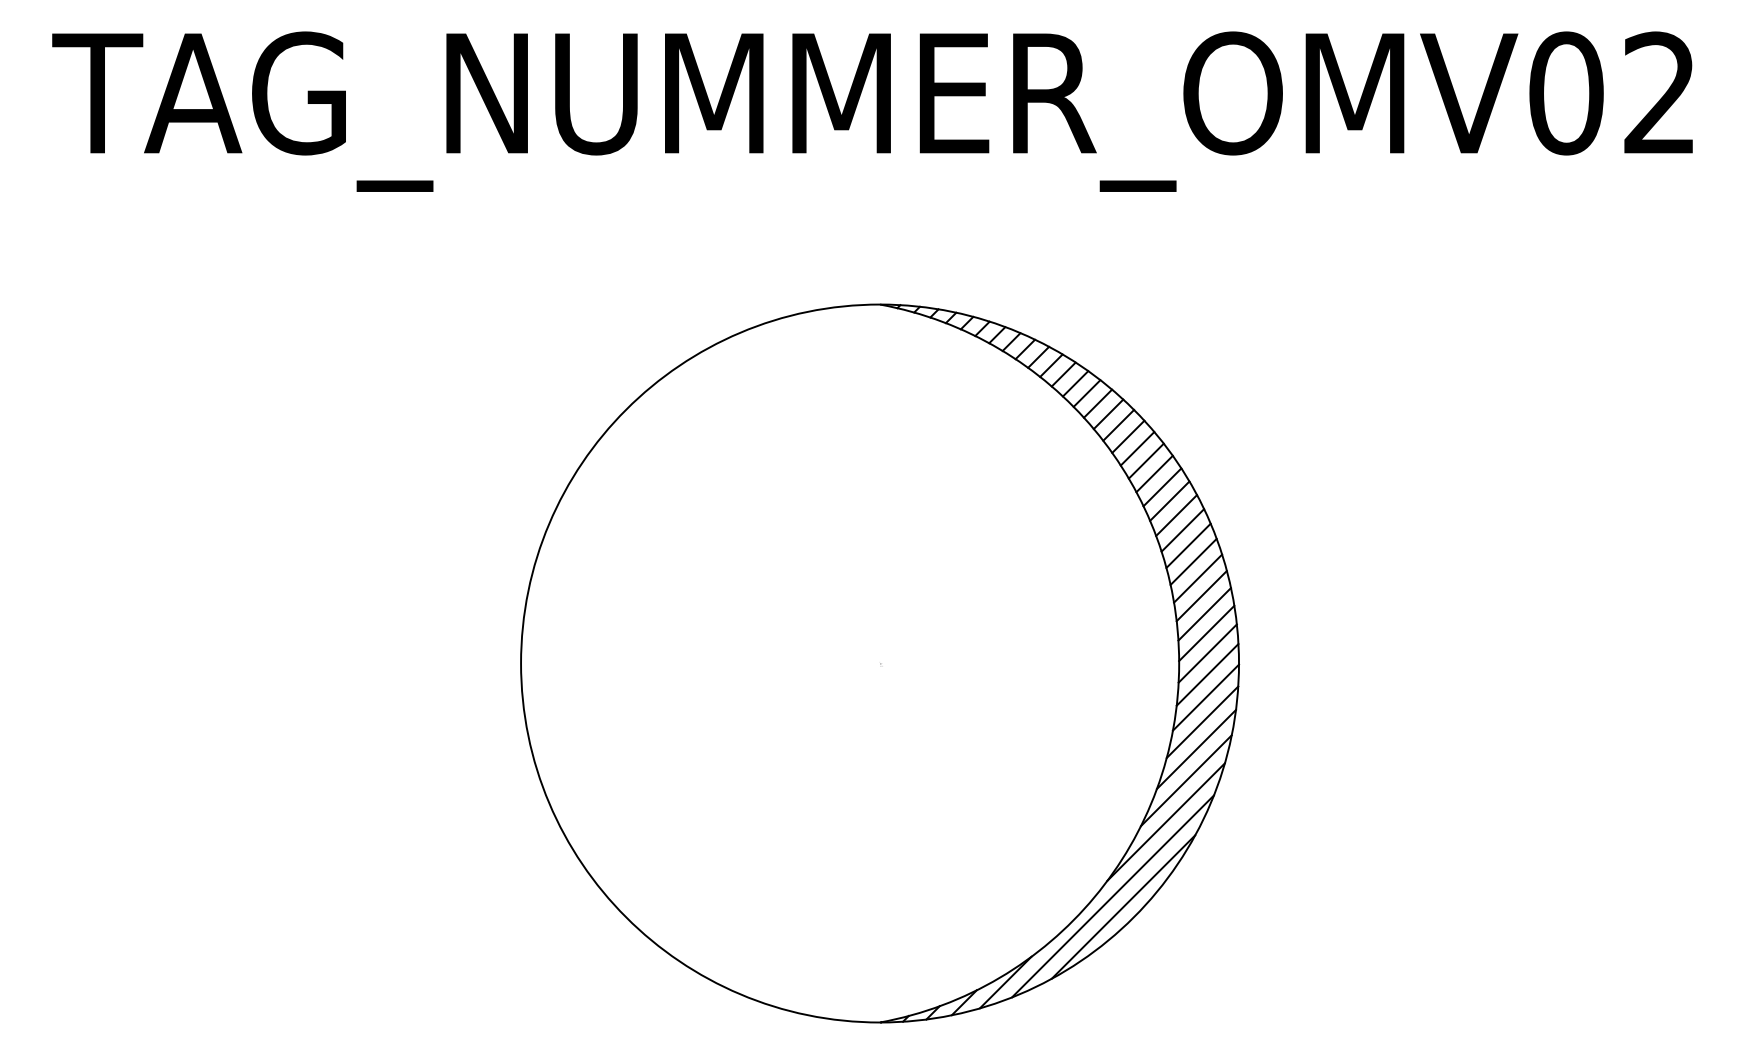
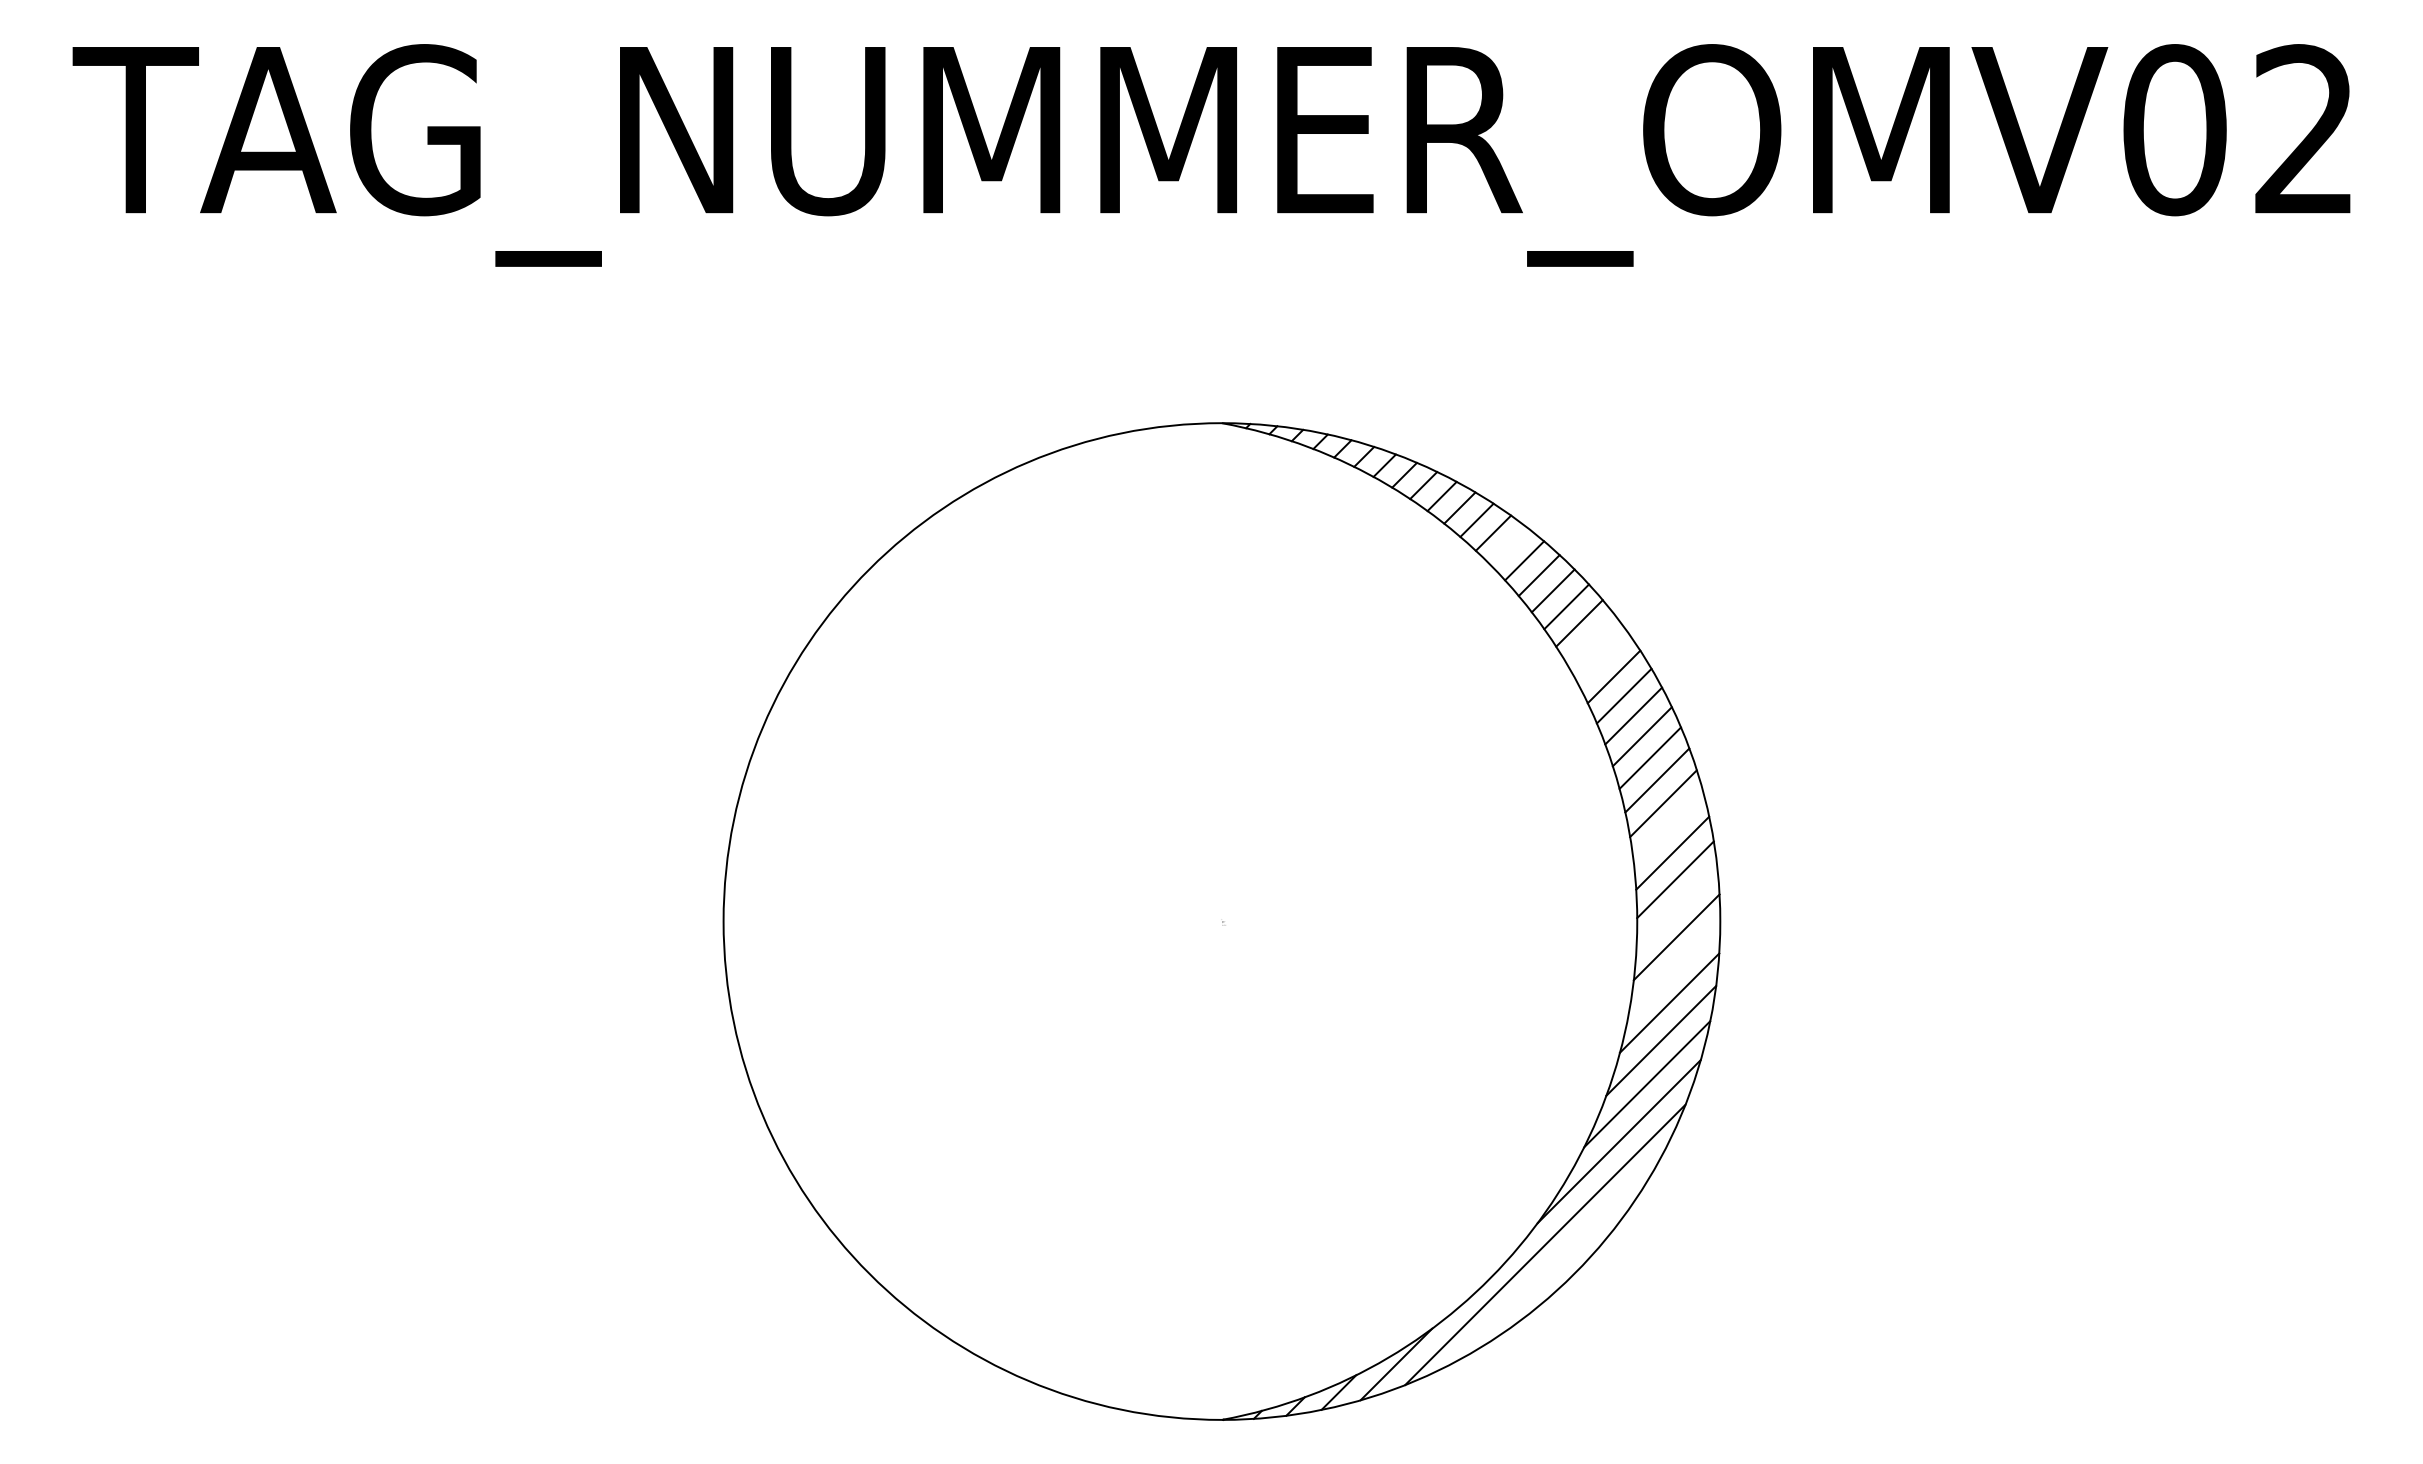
line: (1086, 393) -> (1508, 546), removed
line: (1146, 461) -> (1591, 640), removed
line: (1154, 474) -> (1602, 658), removed
line: (1201, 595) -> (1668, 827), removed
line: (1207, 653) -> (1676, 907), removed
line: (1205, 697) -> (1674, 968), removed
line: (1123, 906) -> (1559, 1259), removed

